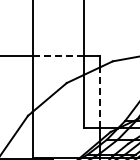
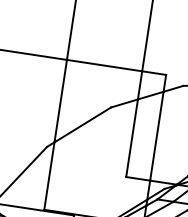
line: (58, 55) -> (105, 65), dashed -> solid
line: (100, 97) -> (157, 136), dashed -> solid

